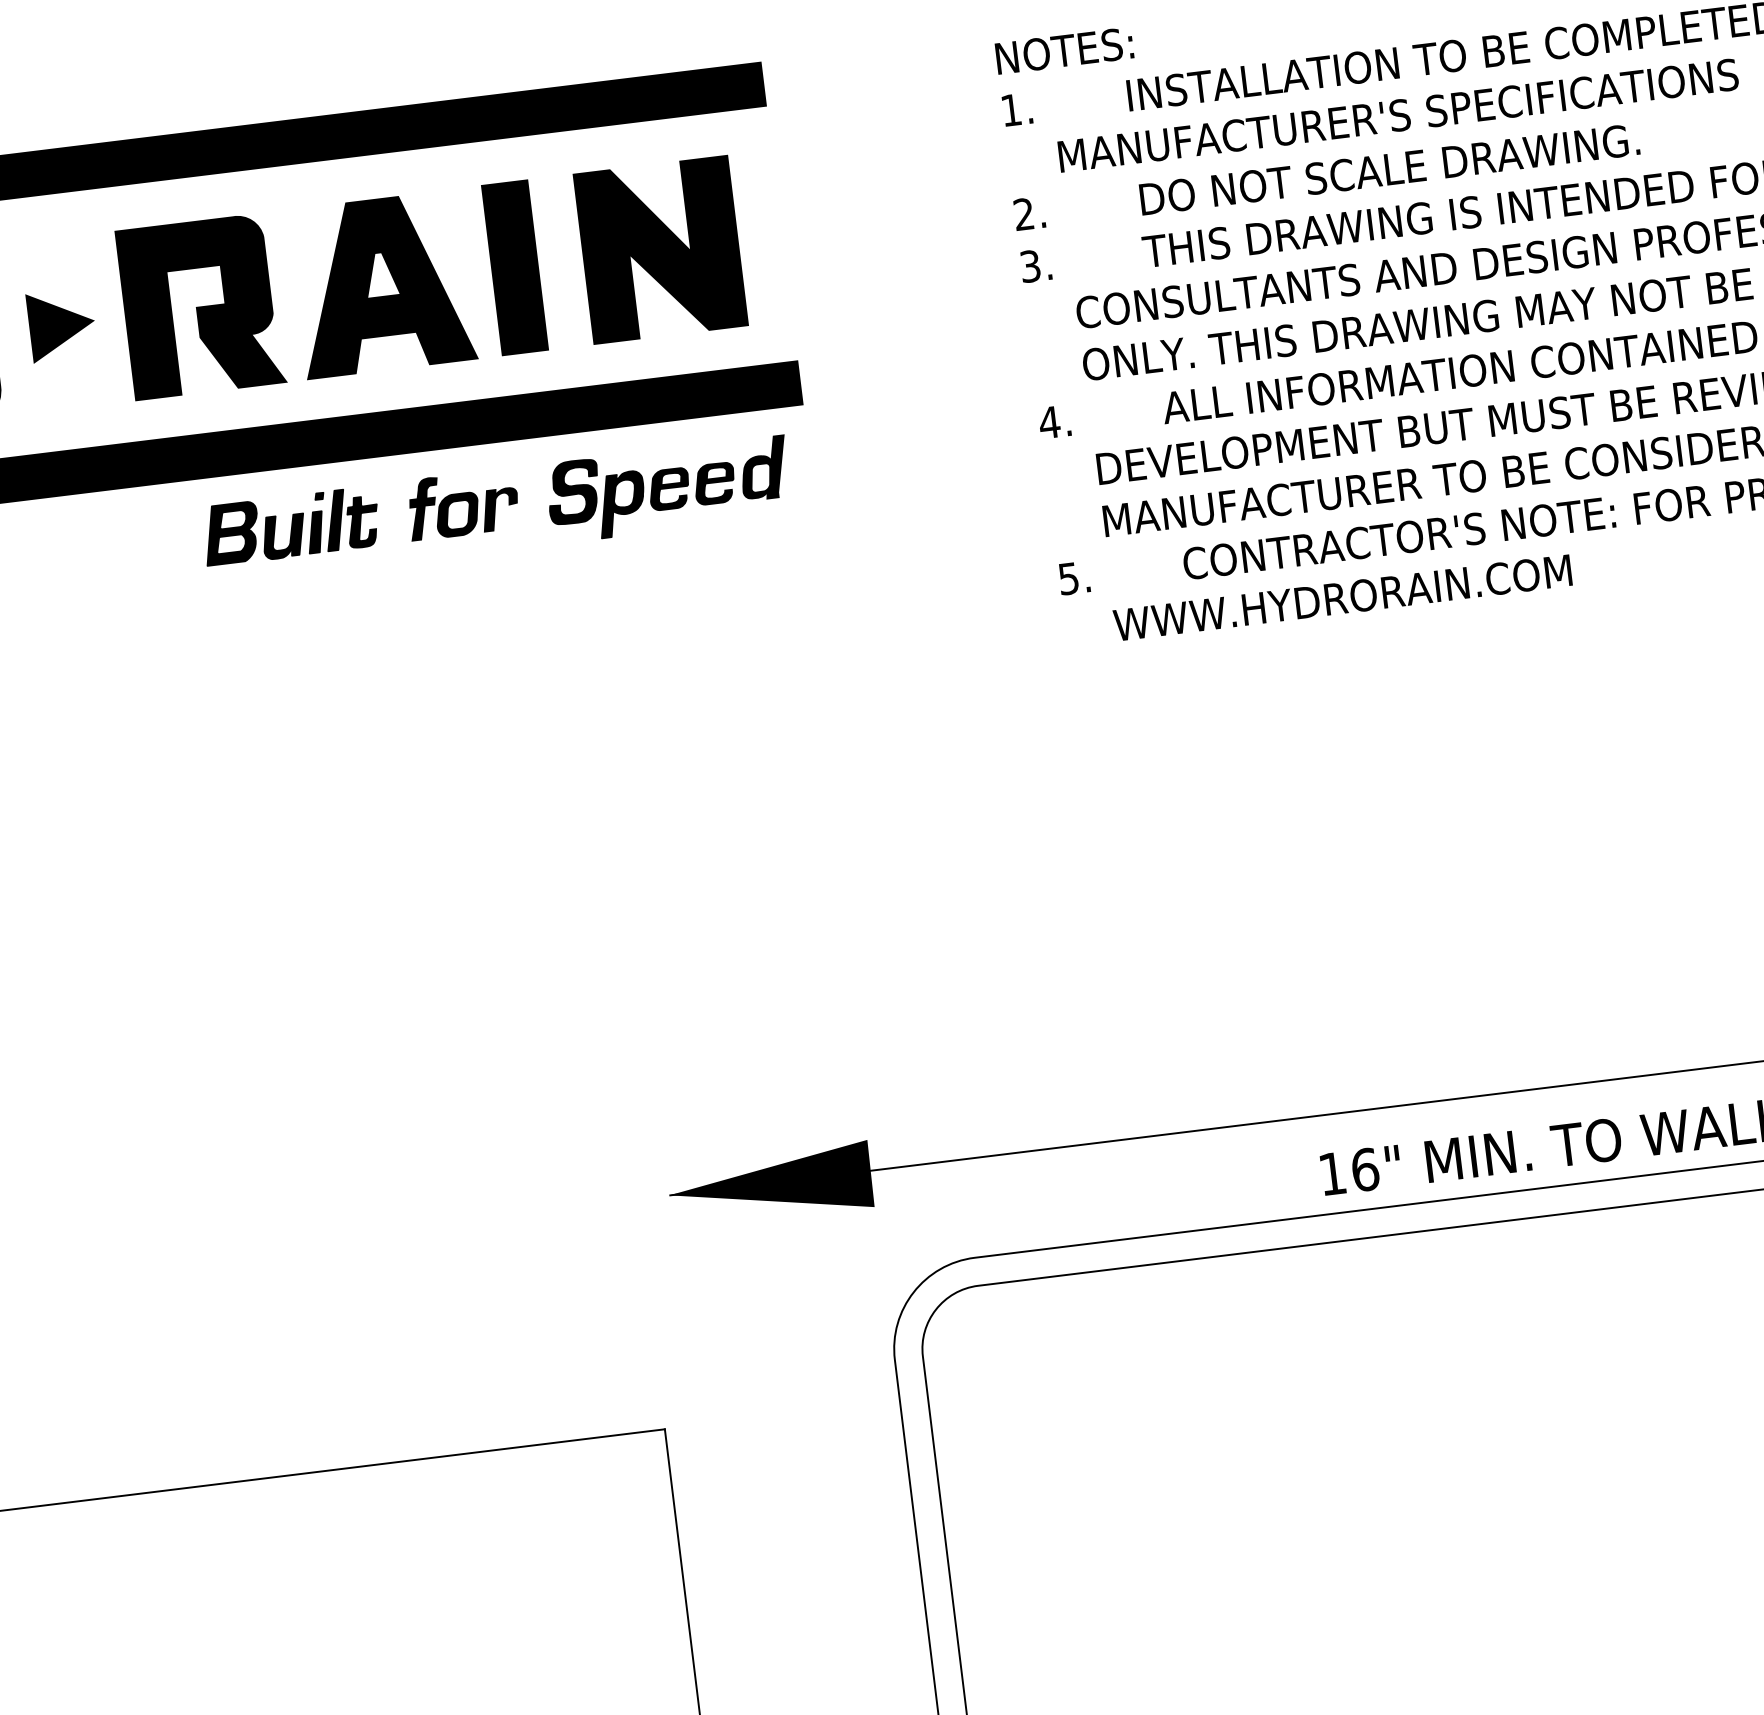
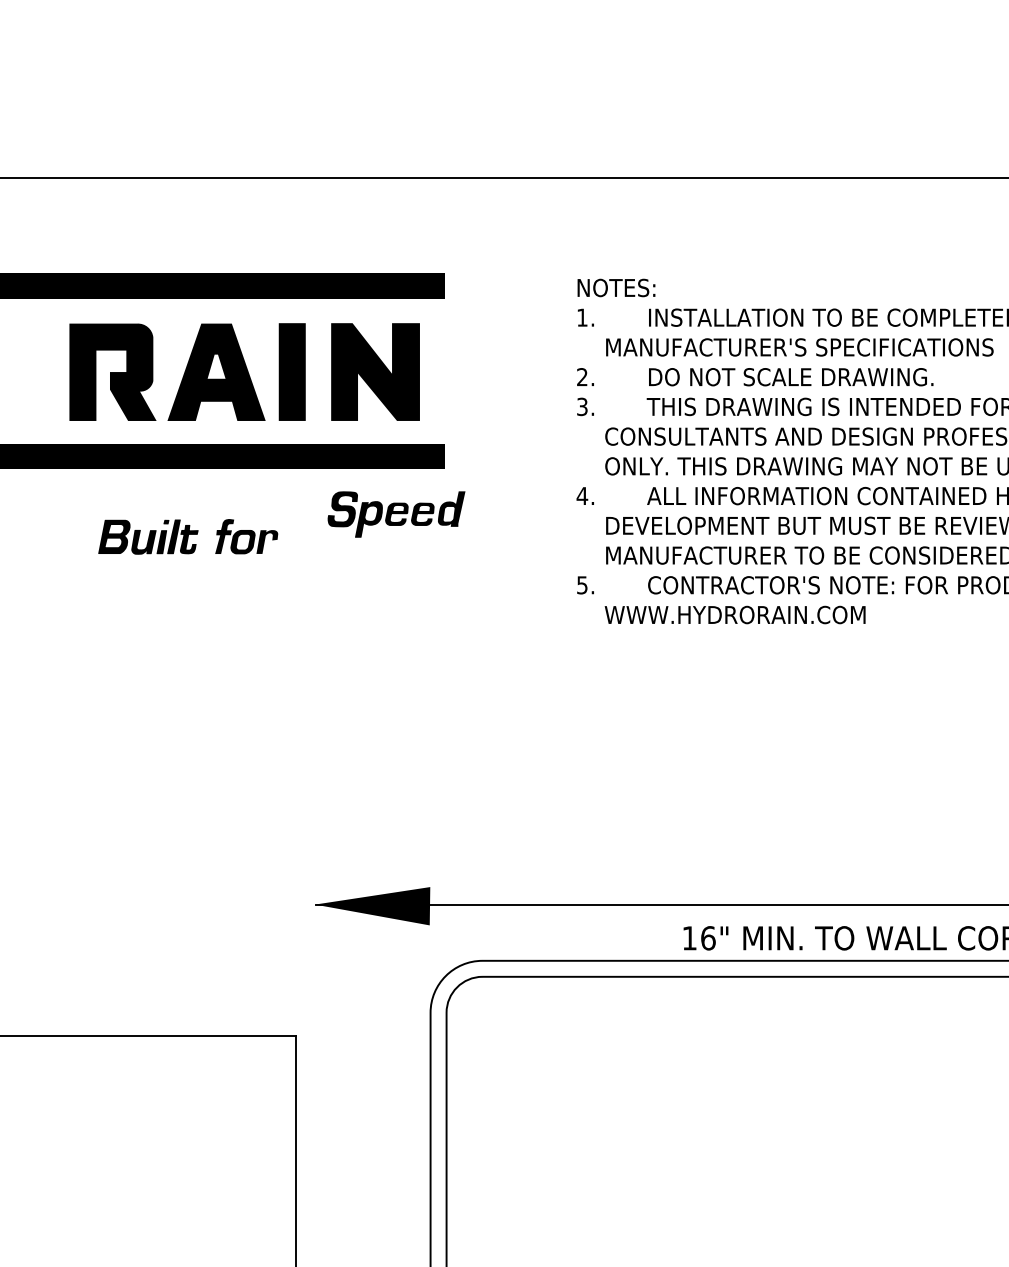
part: (61, 324) -> (33, 372), removed
part: (668, 489) -> (396, 514), moved
part: (361, 516) -> (188, 536), moved

